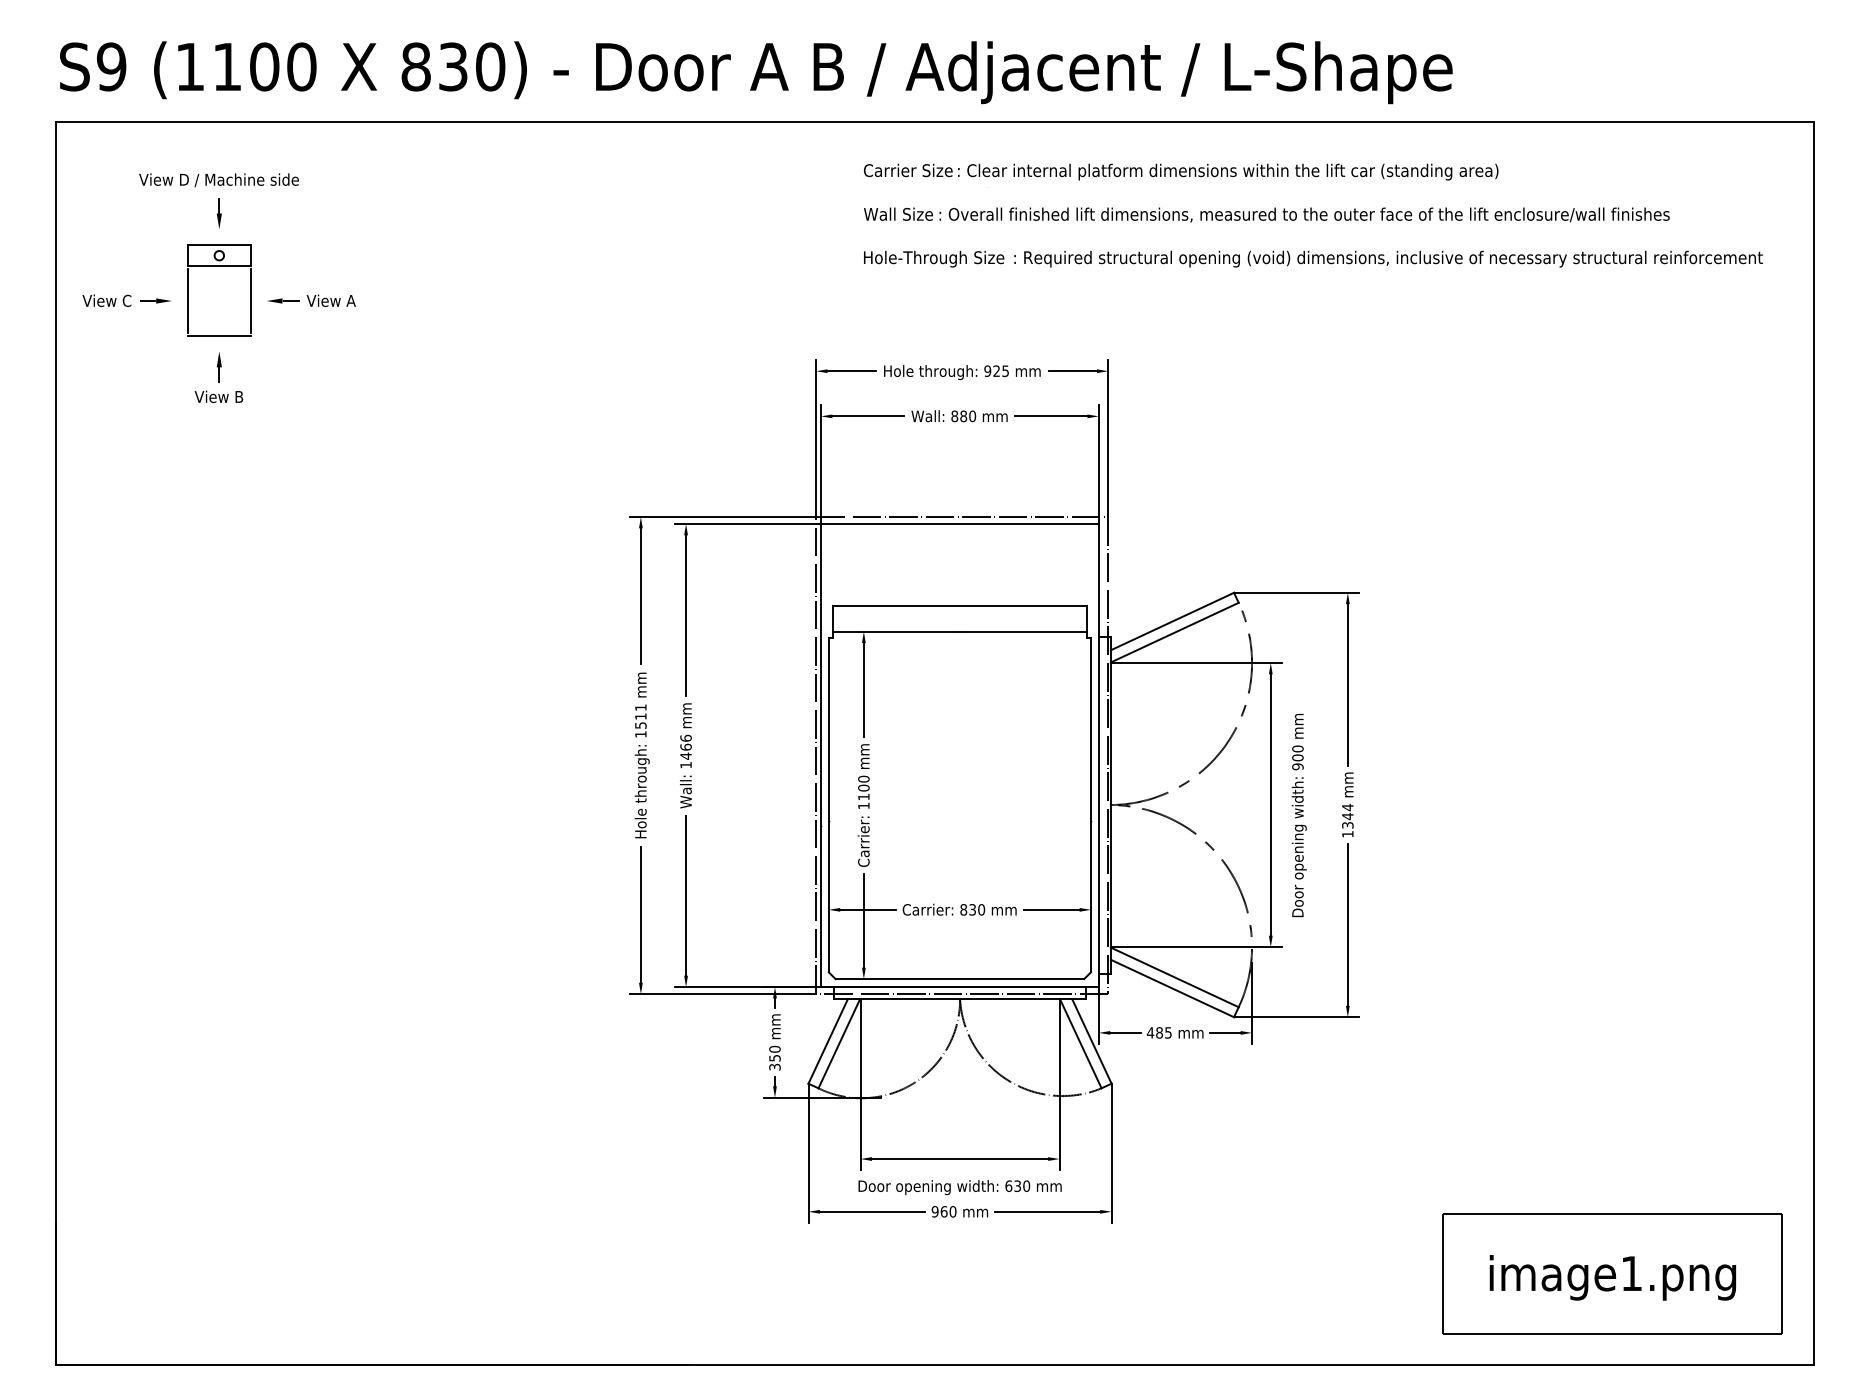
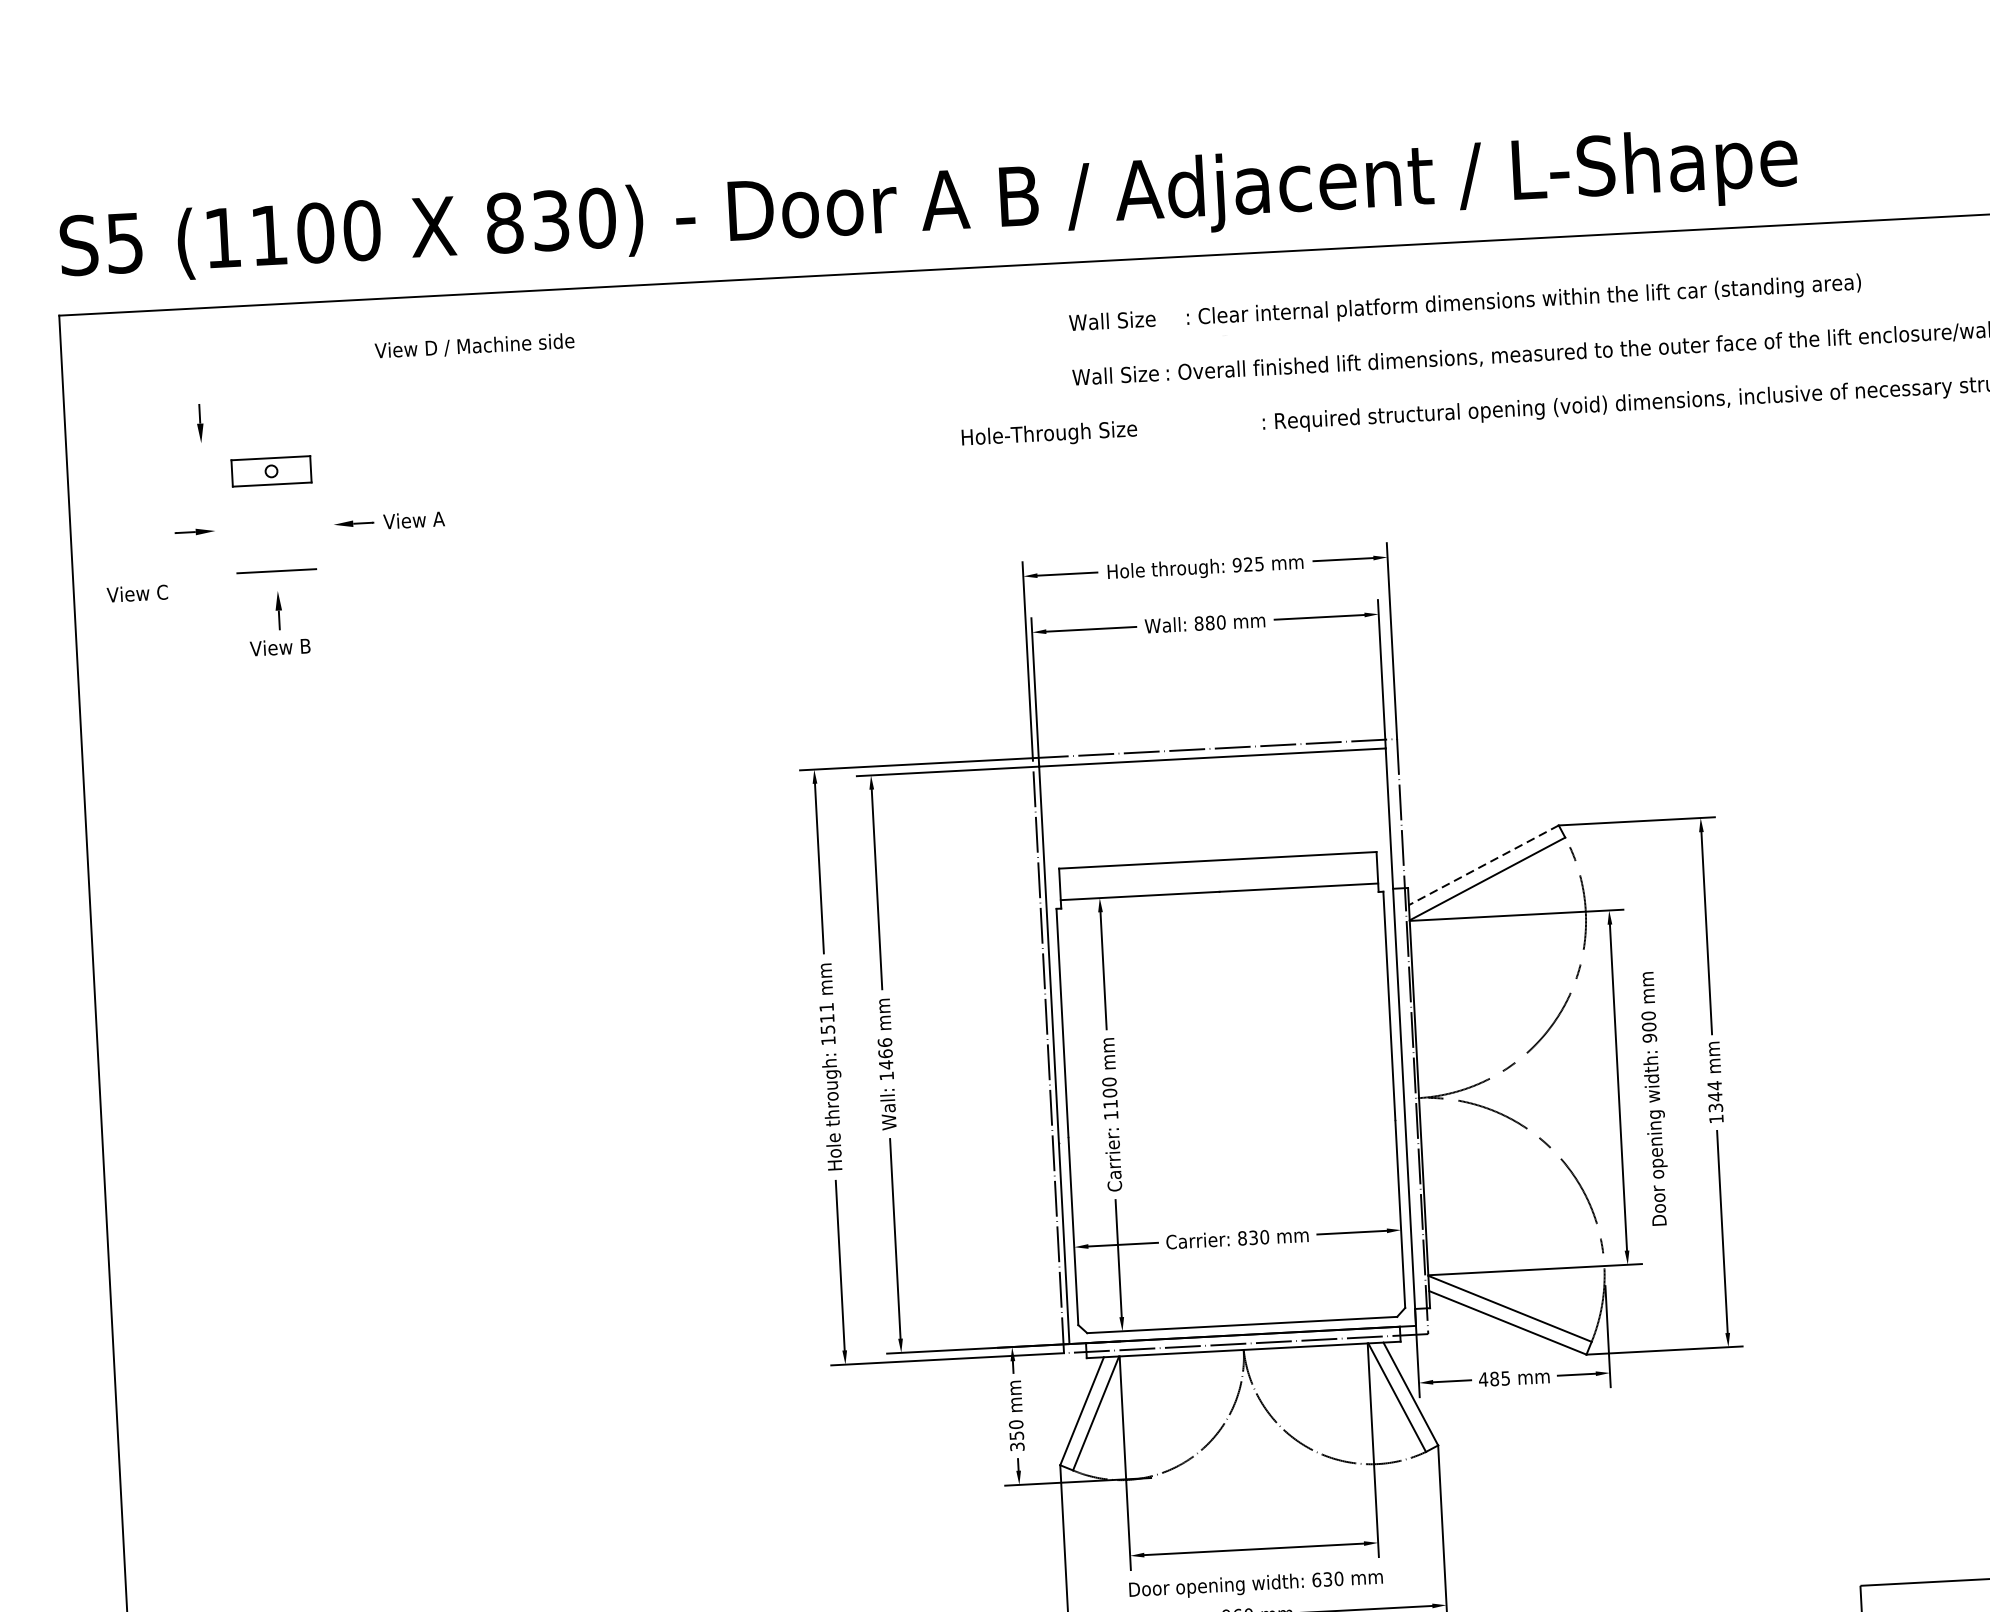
text: (111, 66) -> (124, 242), S9 -> S5
text: (907, 170) -> (1124, 320), Carrier Size -> Wall Size
text: (218, 180) -> (474, 346), moved
part: (219, 213) -> (200, 423), moved
text: (934, 258) -> (1049, 434), moved
text: (106, 300) -> (136, 593), moved
line: (187, 300) -> (234, 529), removed
line: (250, 300) -> (313, 525), removed
line: (1172, 621) -> (1483, 865), solid -> dashed

